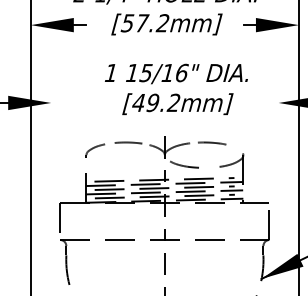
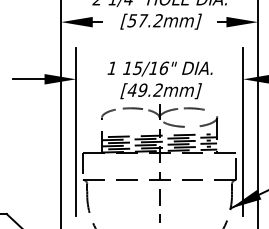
text: (175, 89) -> (159, 80), moved
line: (51, 174) -> (76, 131), added
line: (279, 174) -> (243, 131), added

